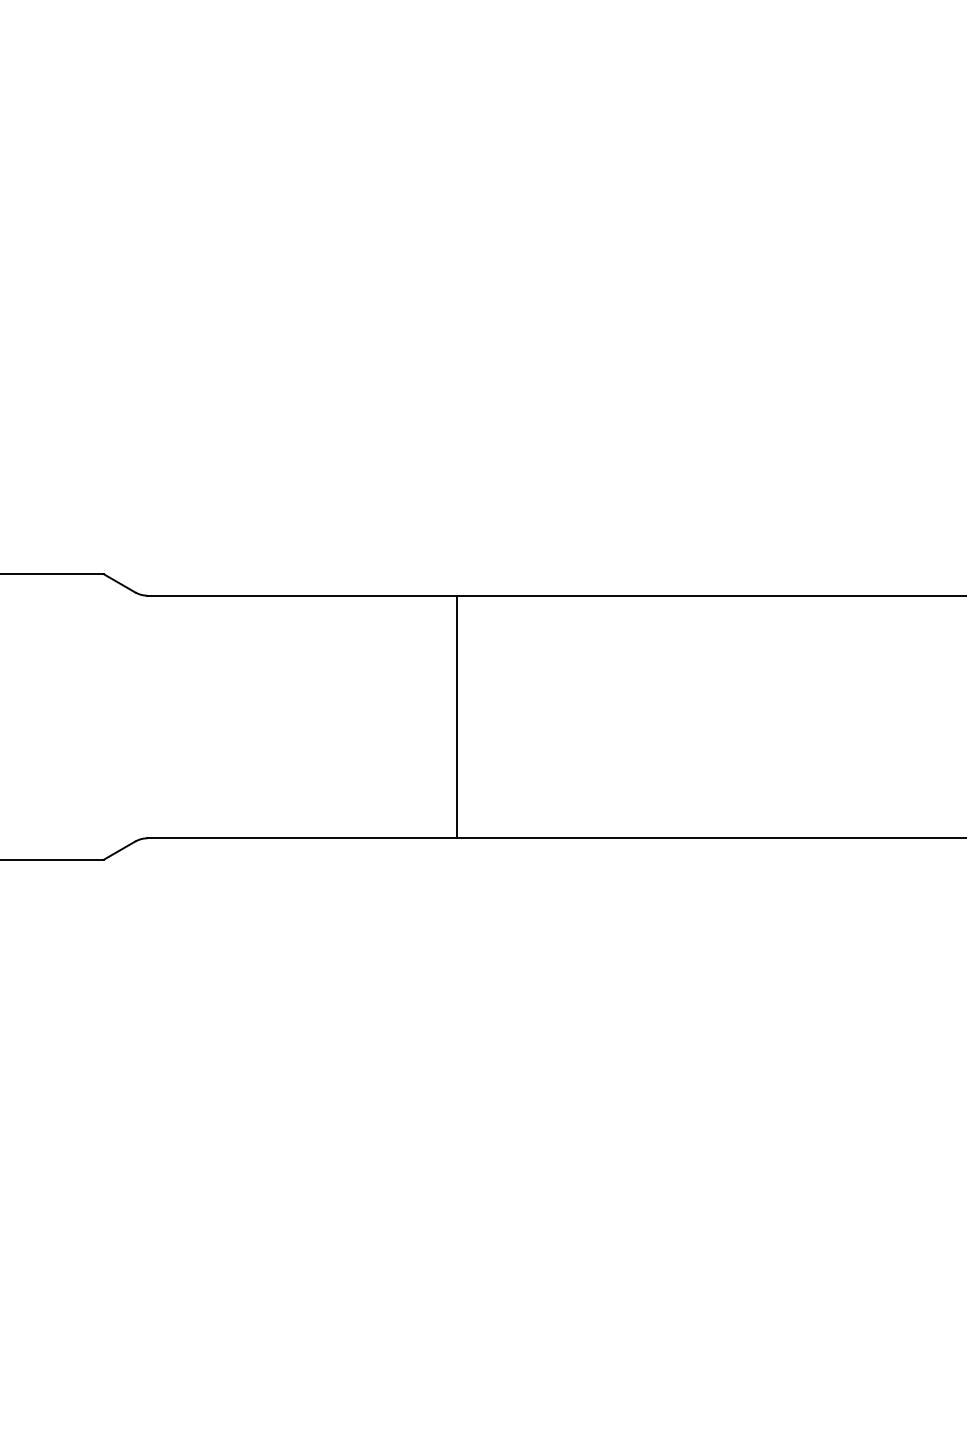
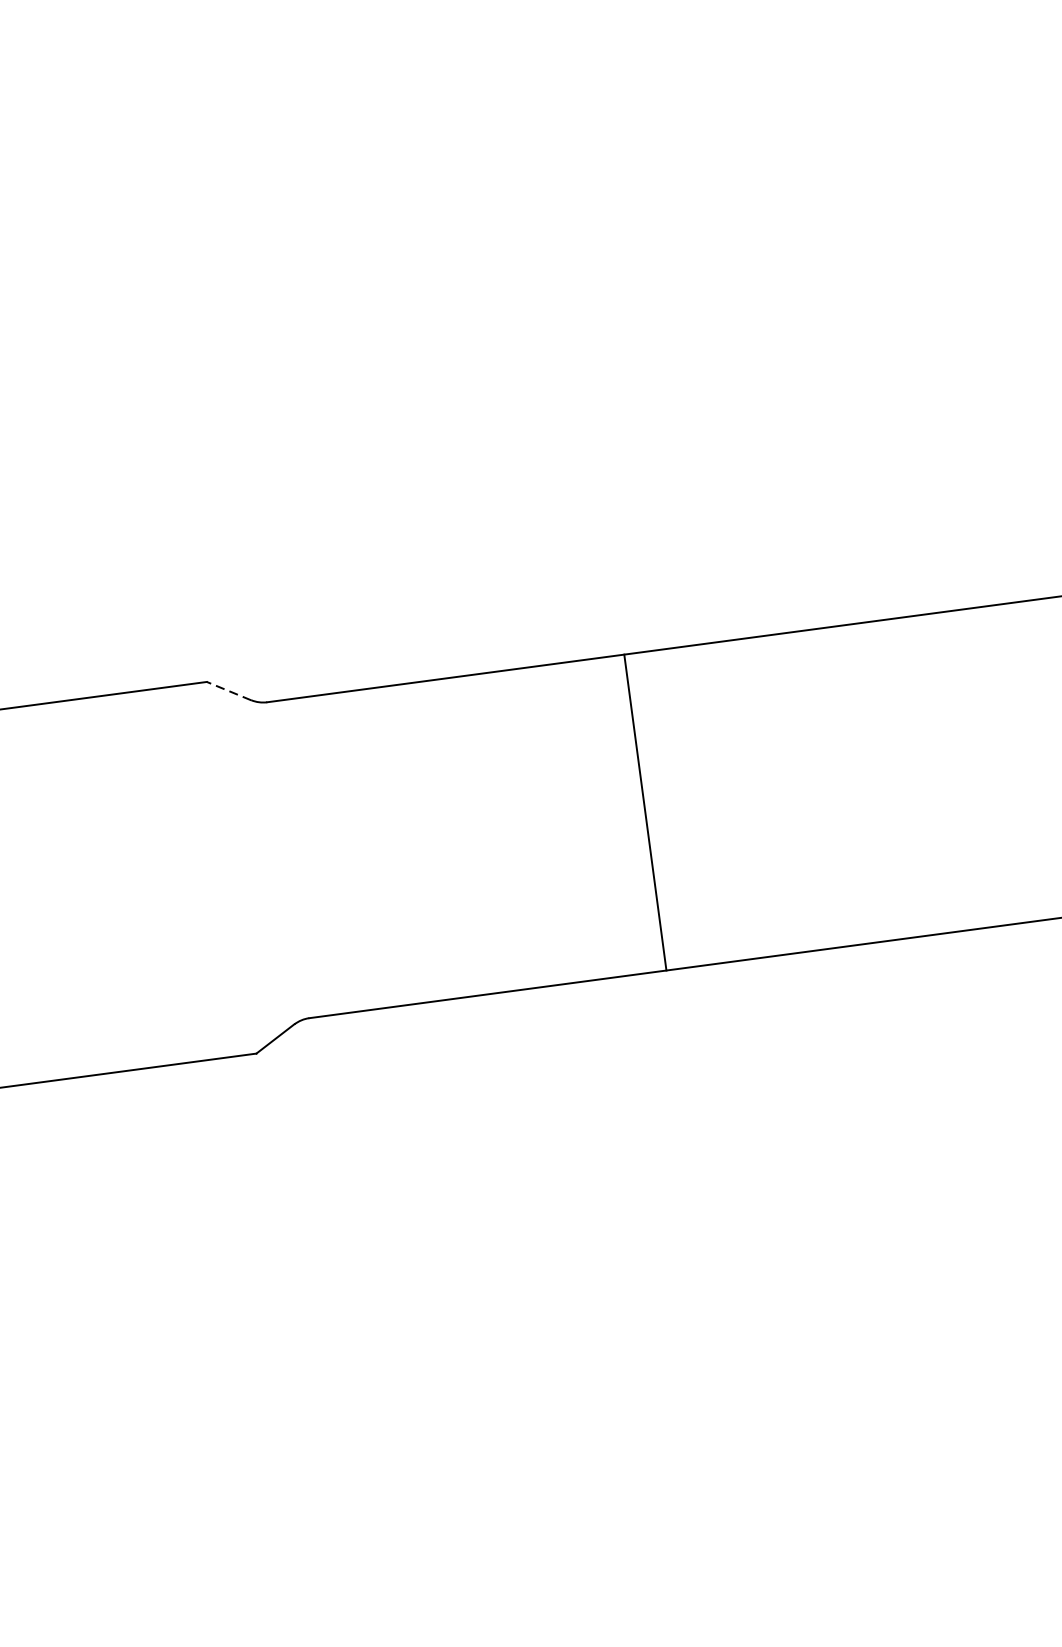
line: (119, 583) -> (228, 691), solid -> dashed
line: (456, 716) -> (645, 811), moved

